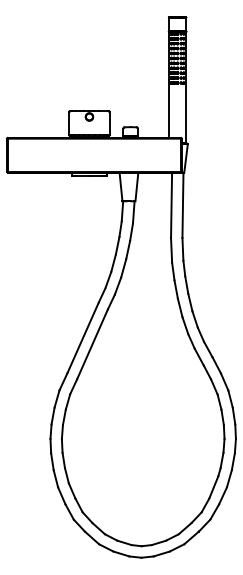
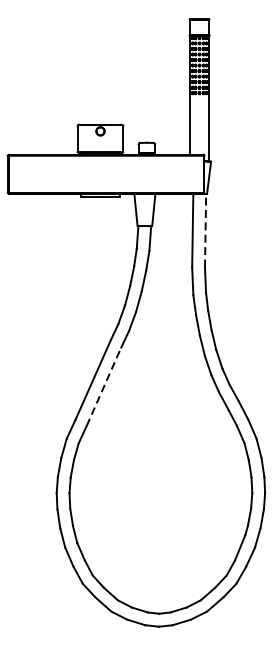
line: (182, 205) -> (205, 230), solid -> dashed
line: (92, 343) -> (103, 385), solid -> dashed

